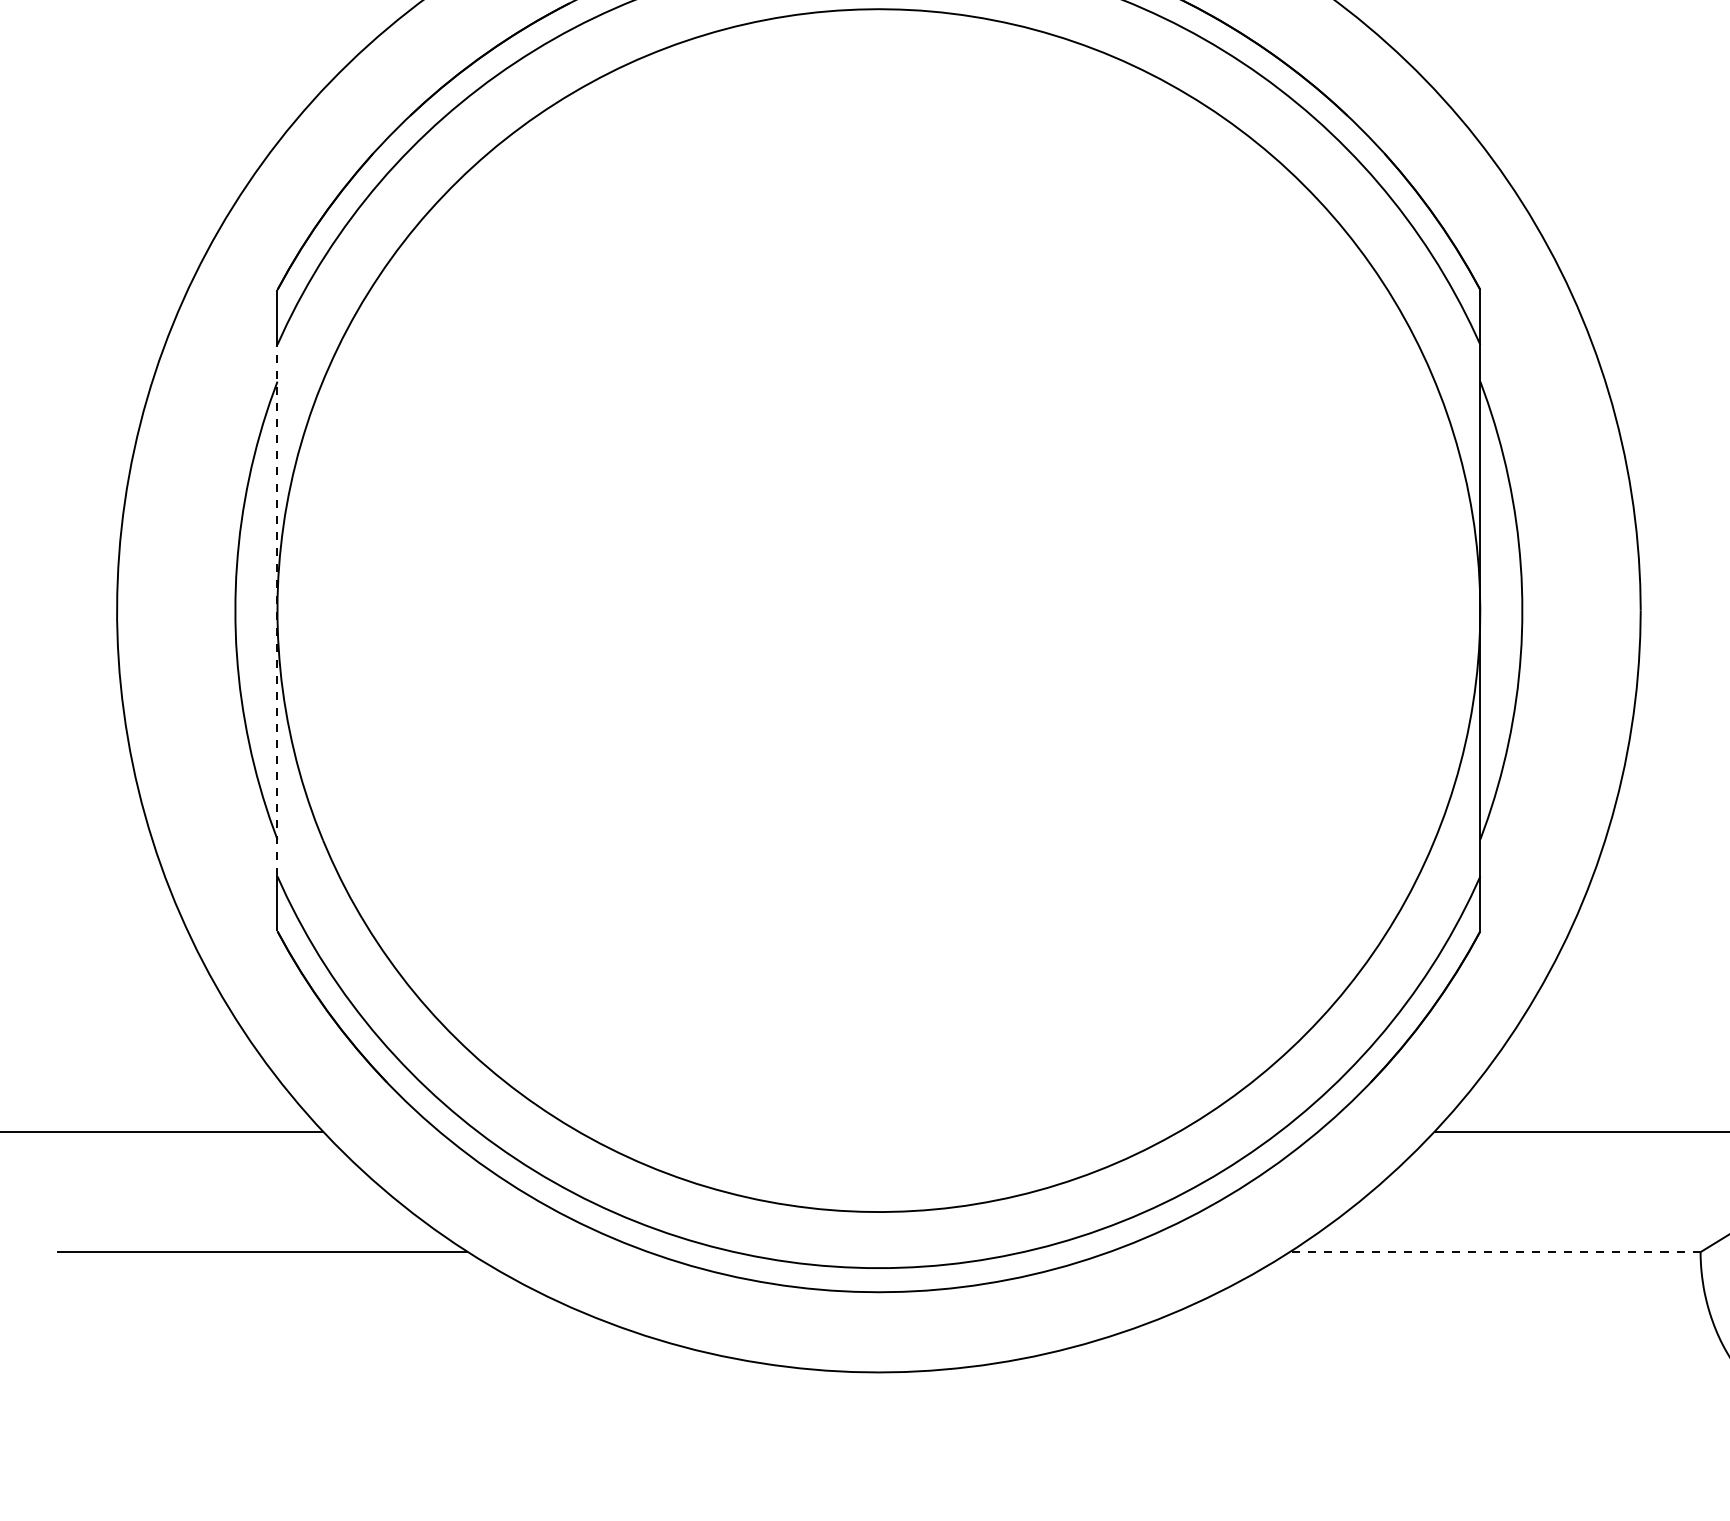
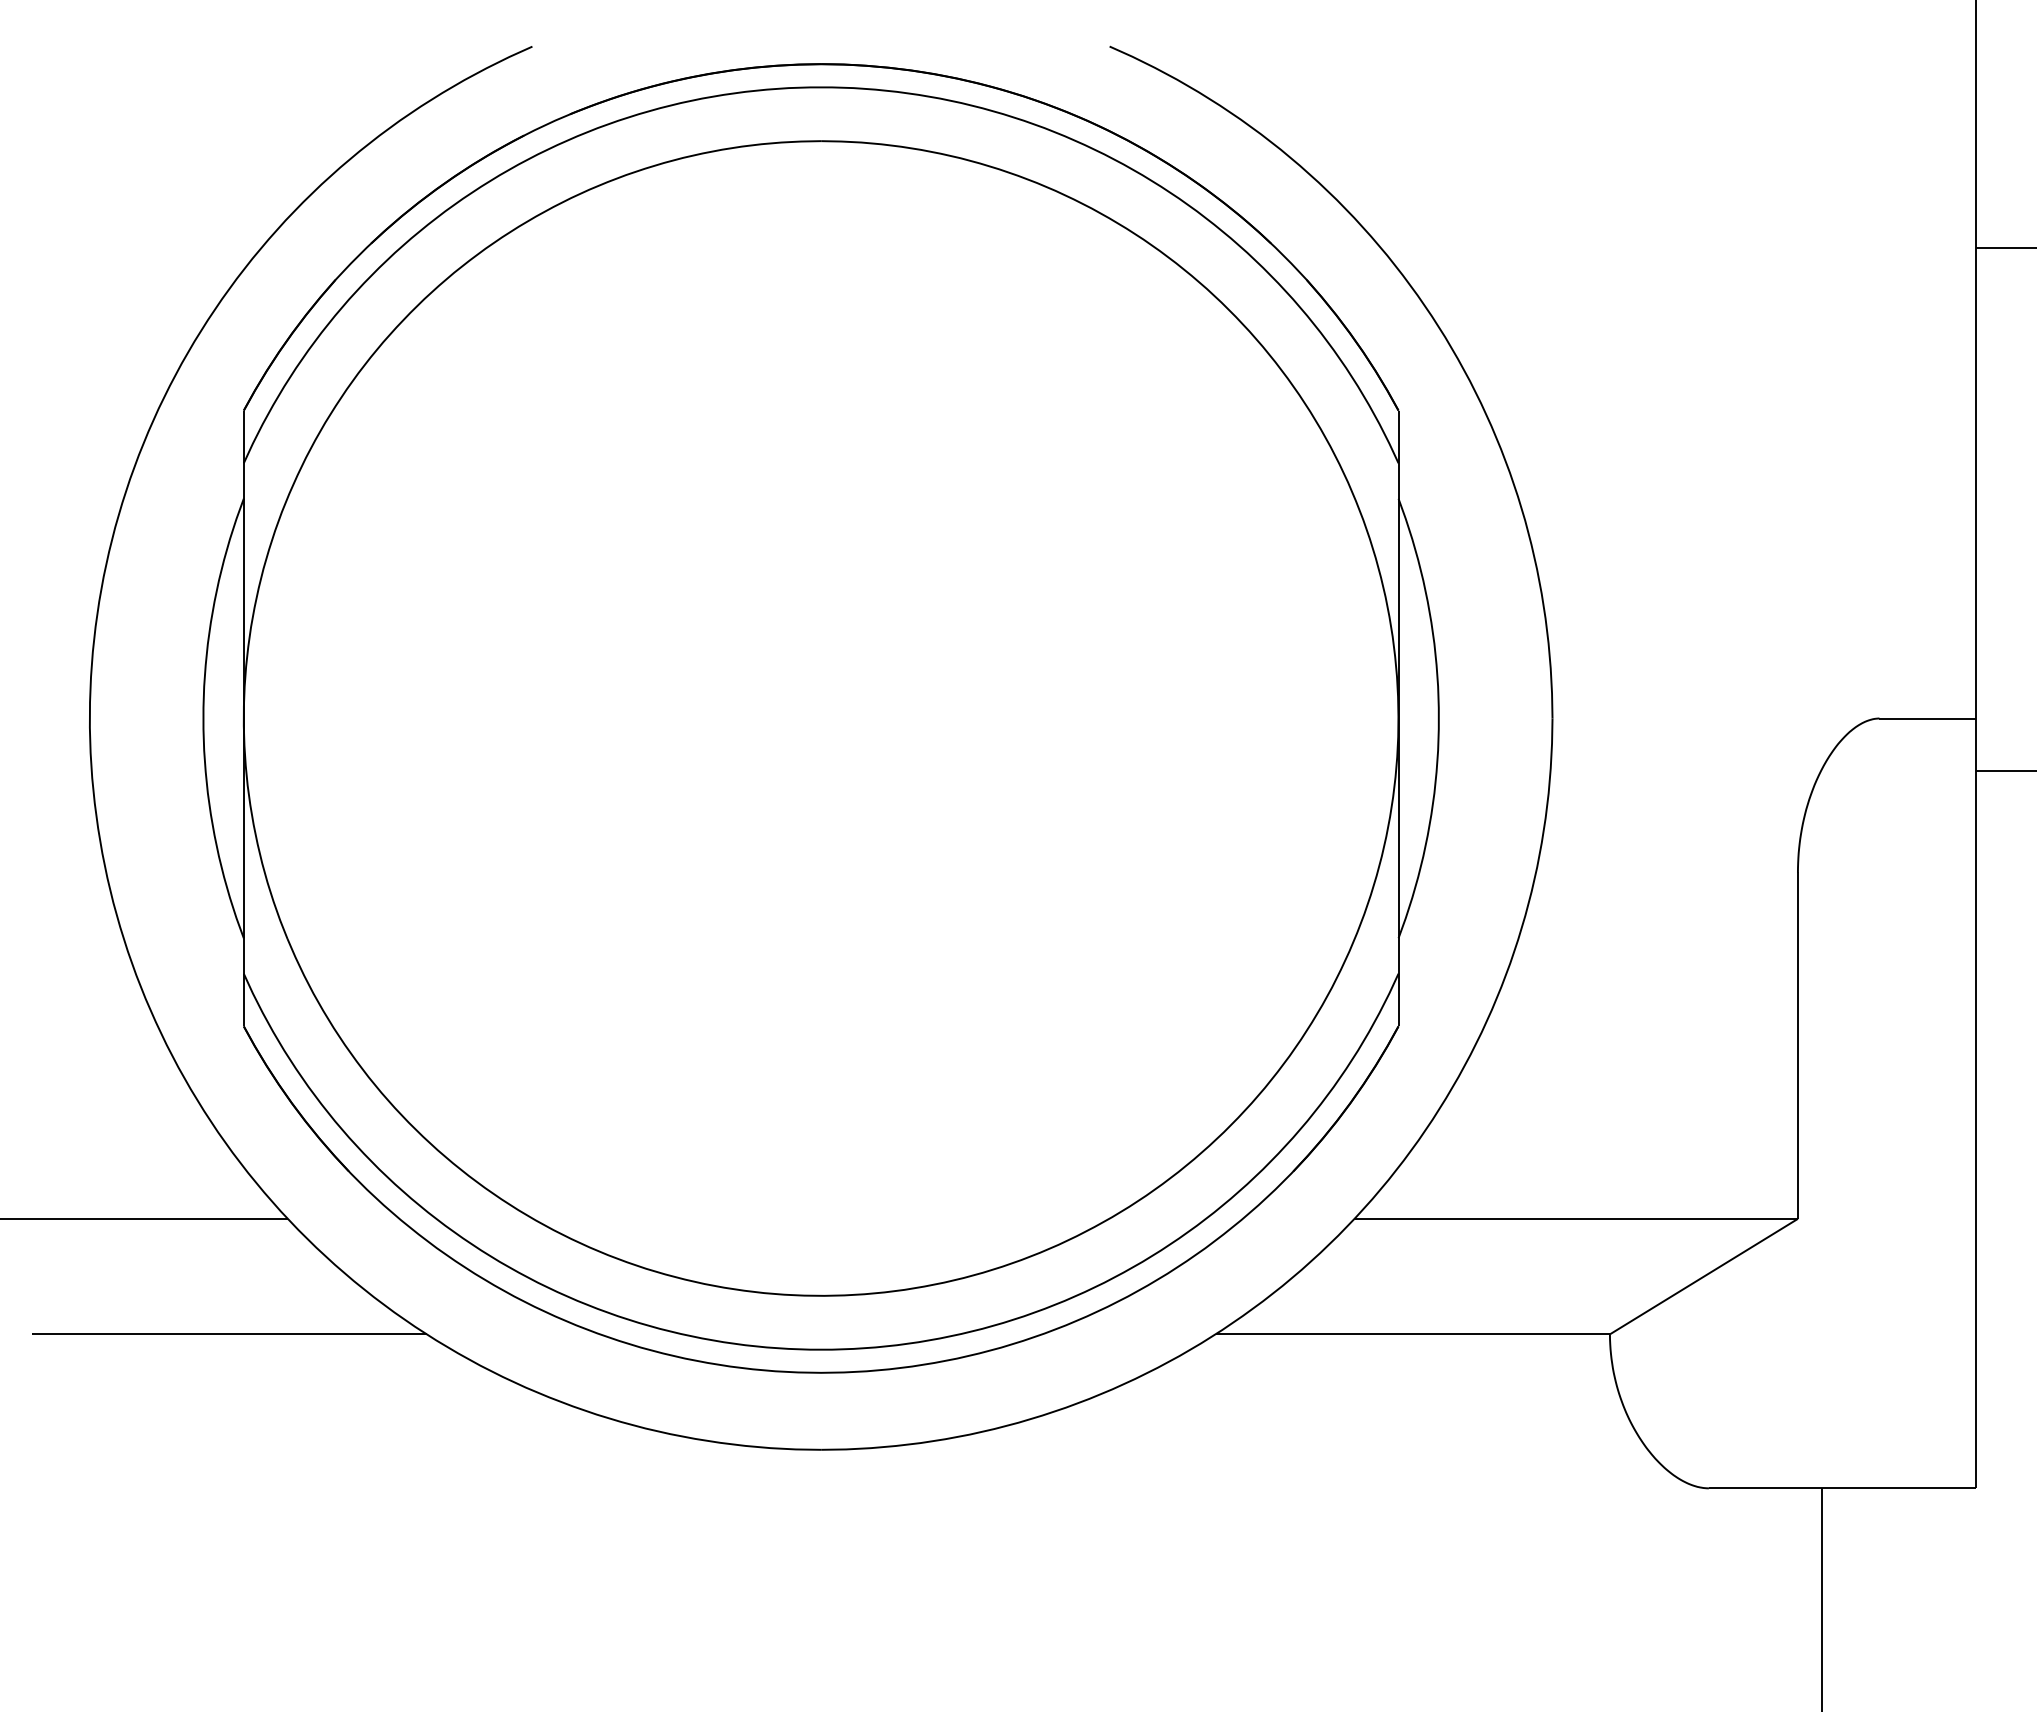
line: (277, 610) -> (243, 718), dashed -> solid
line: (1494, 1252) -> (1412, 1334), dashed -> solid

